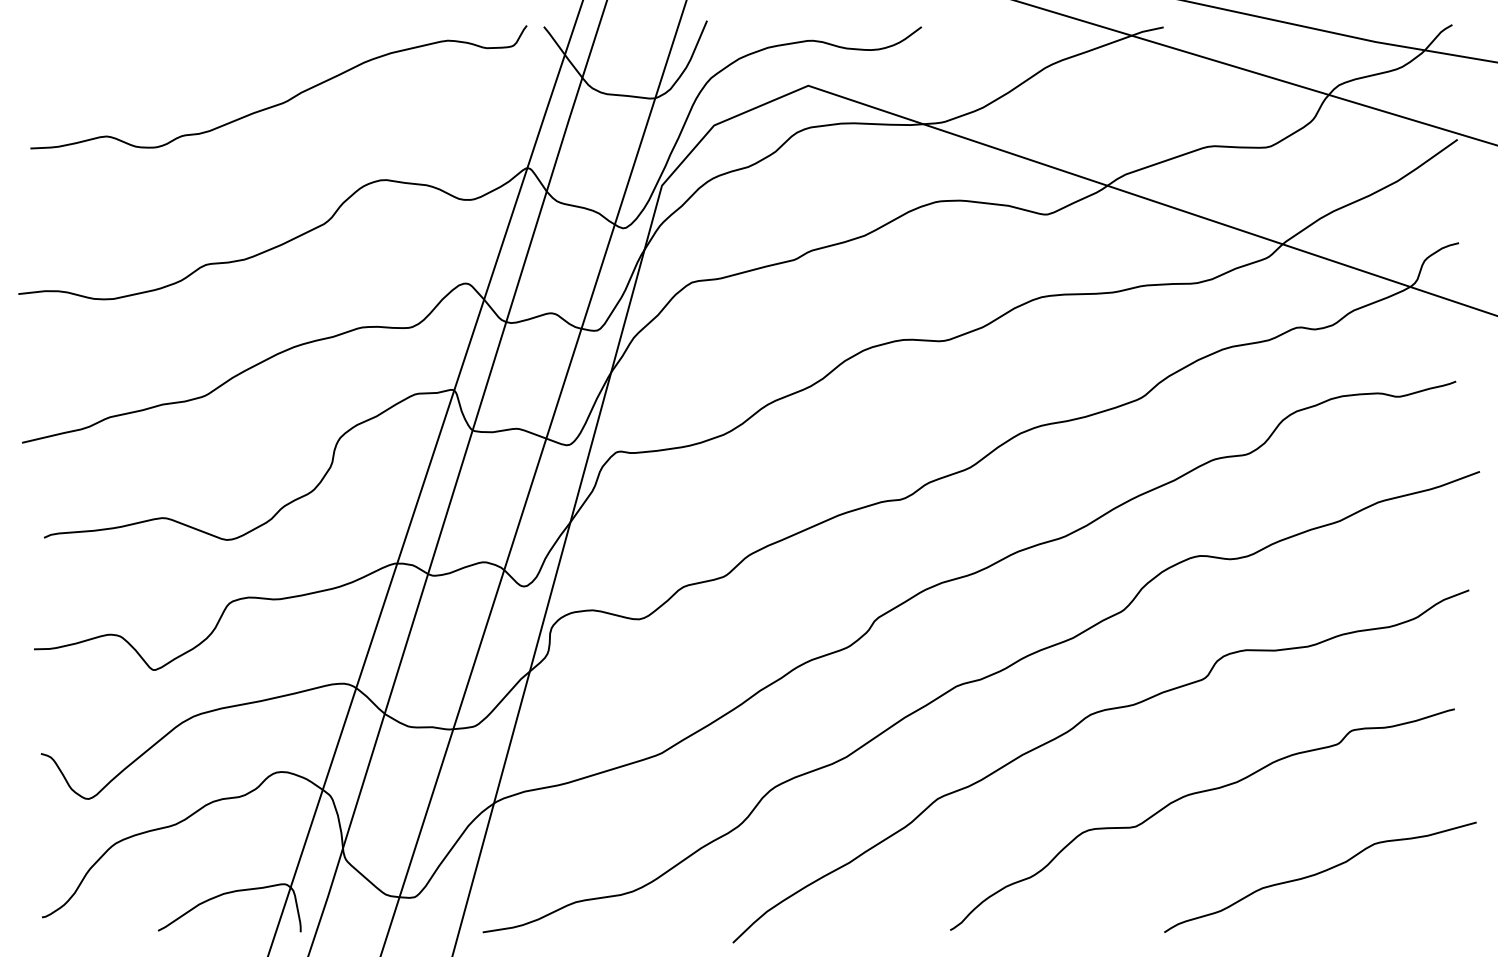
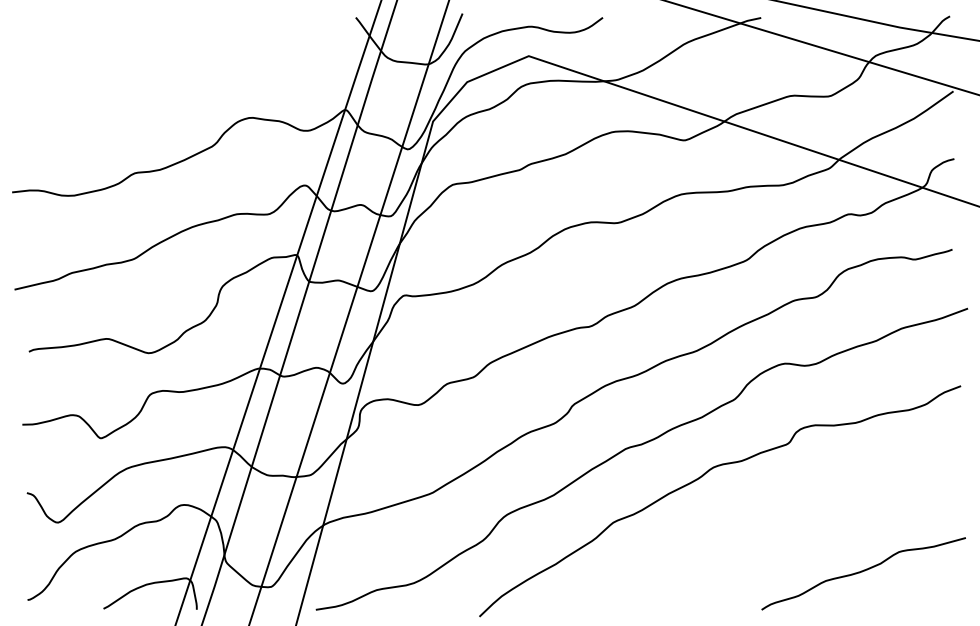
curve: (284, 100) -> (186, 65), removed
curve: (1193, 795) -> (780, 520), removed

